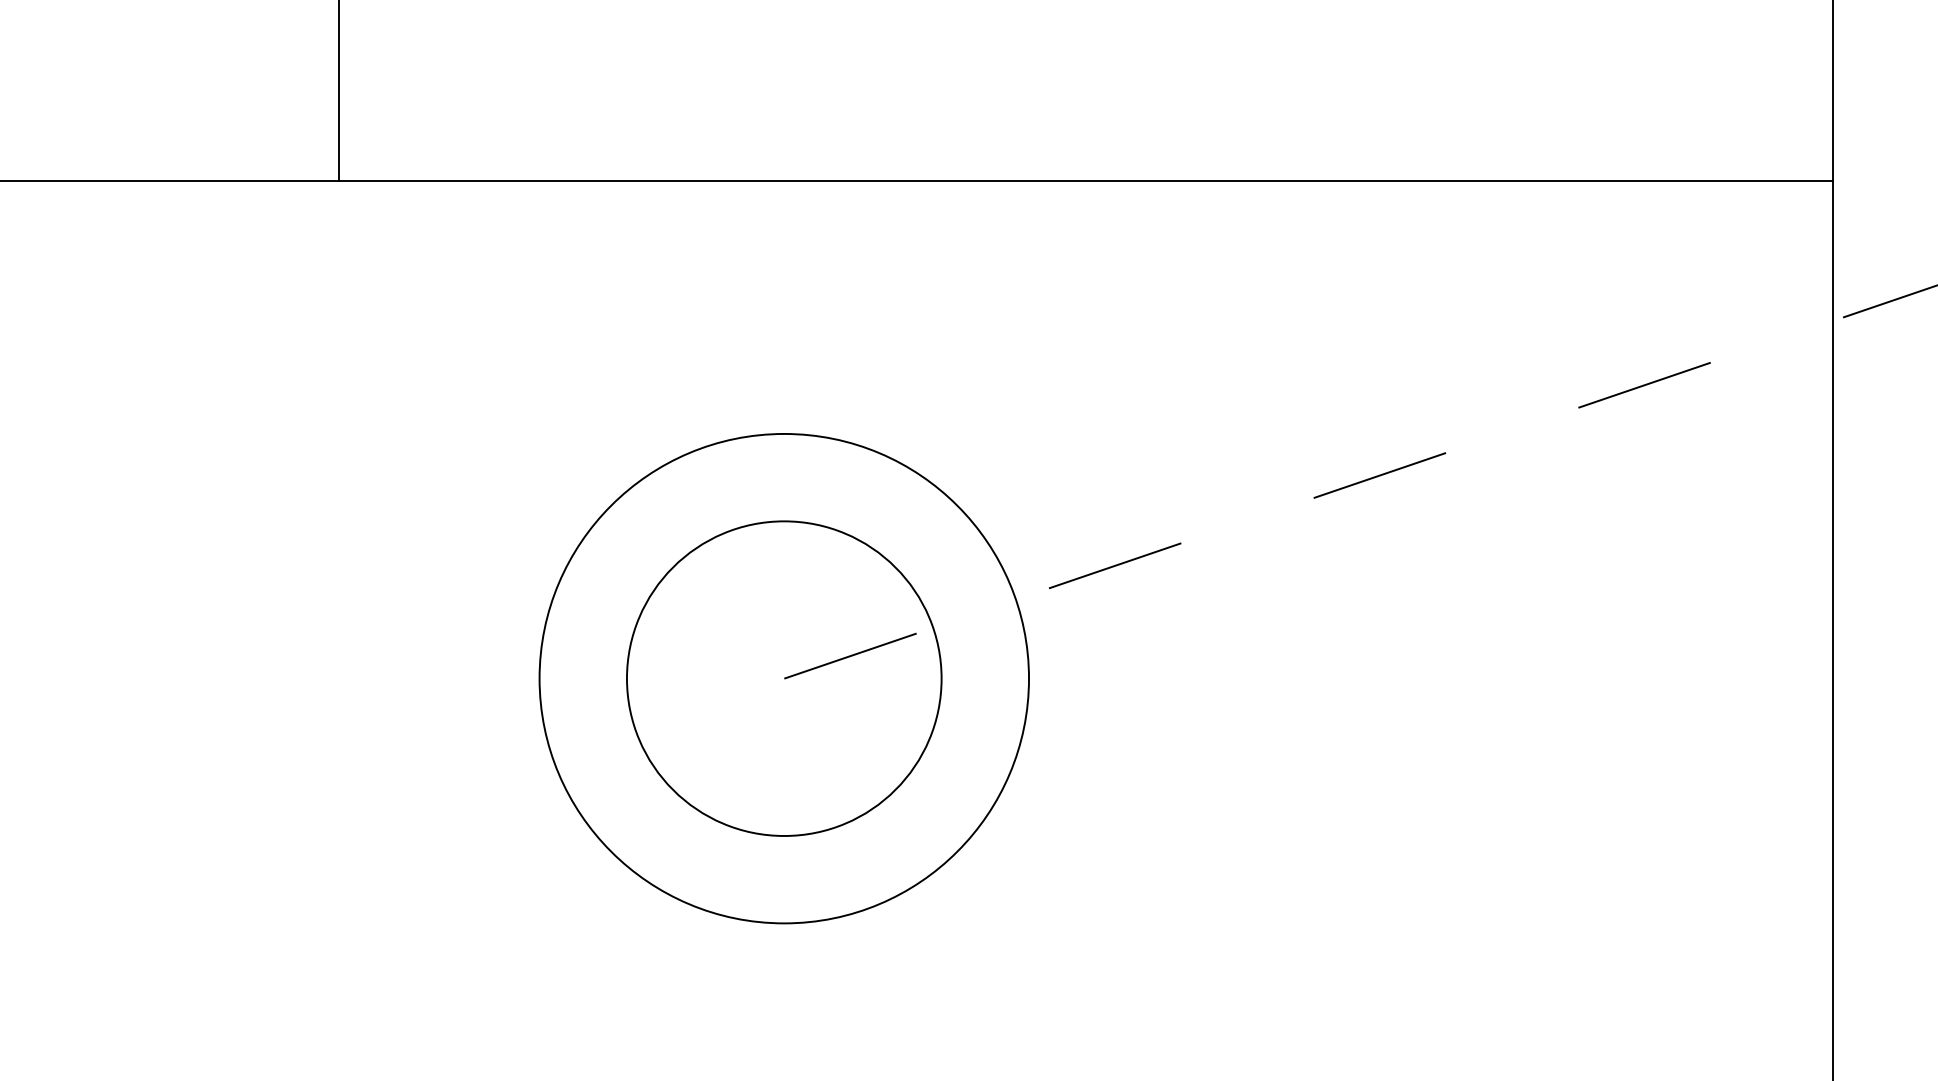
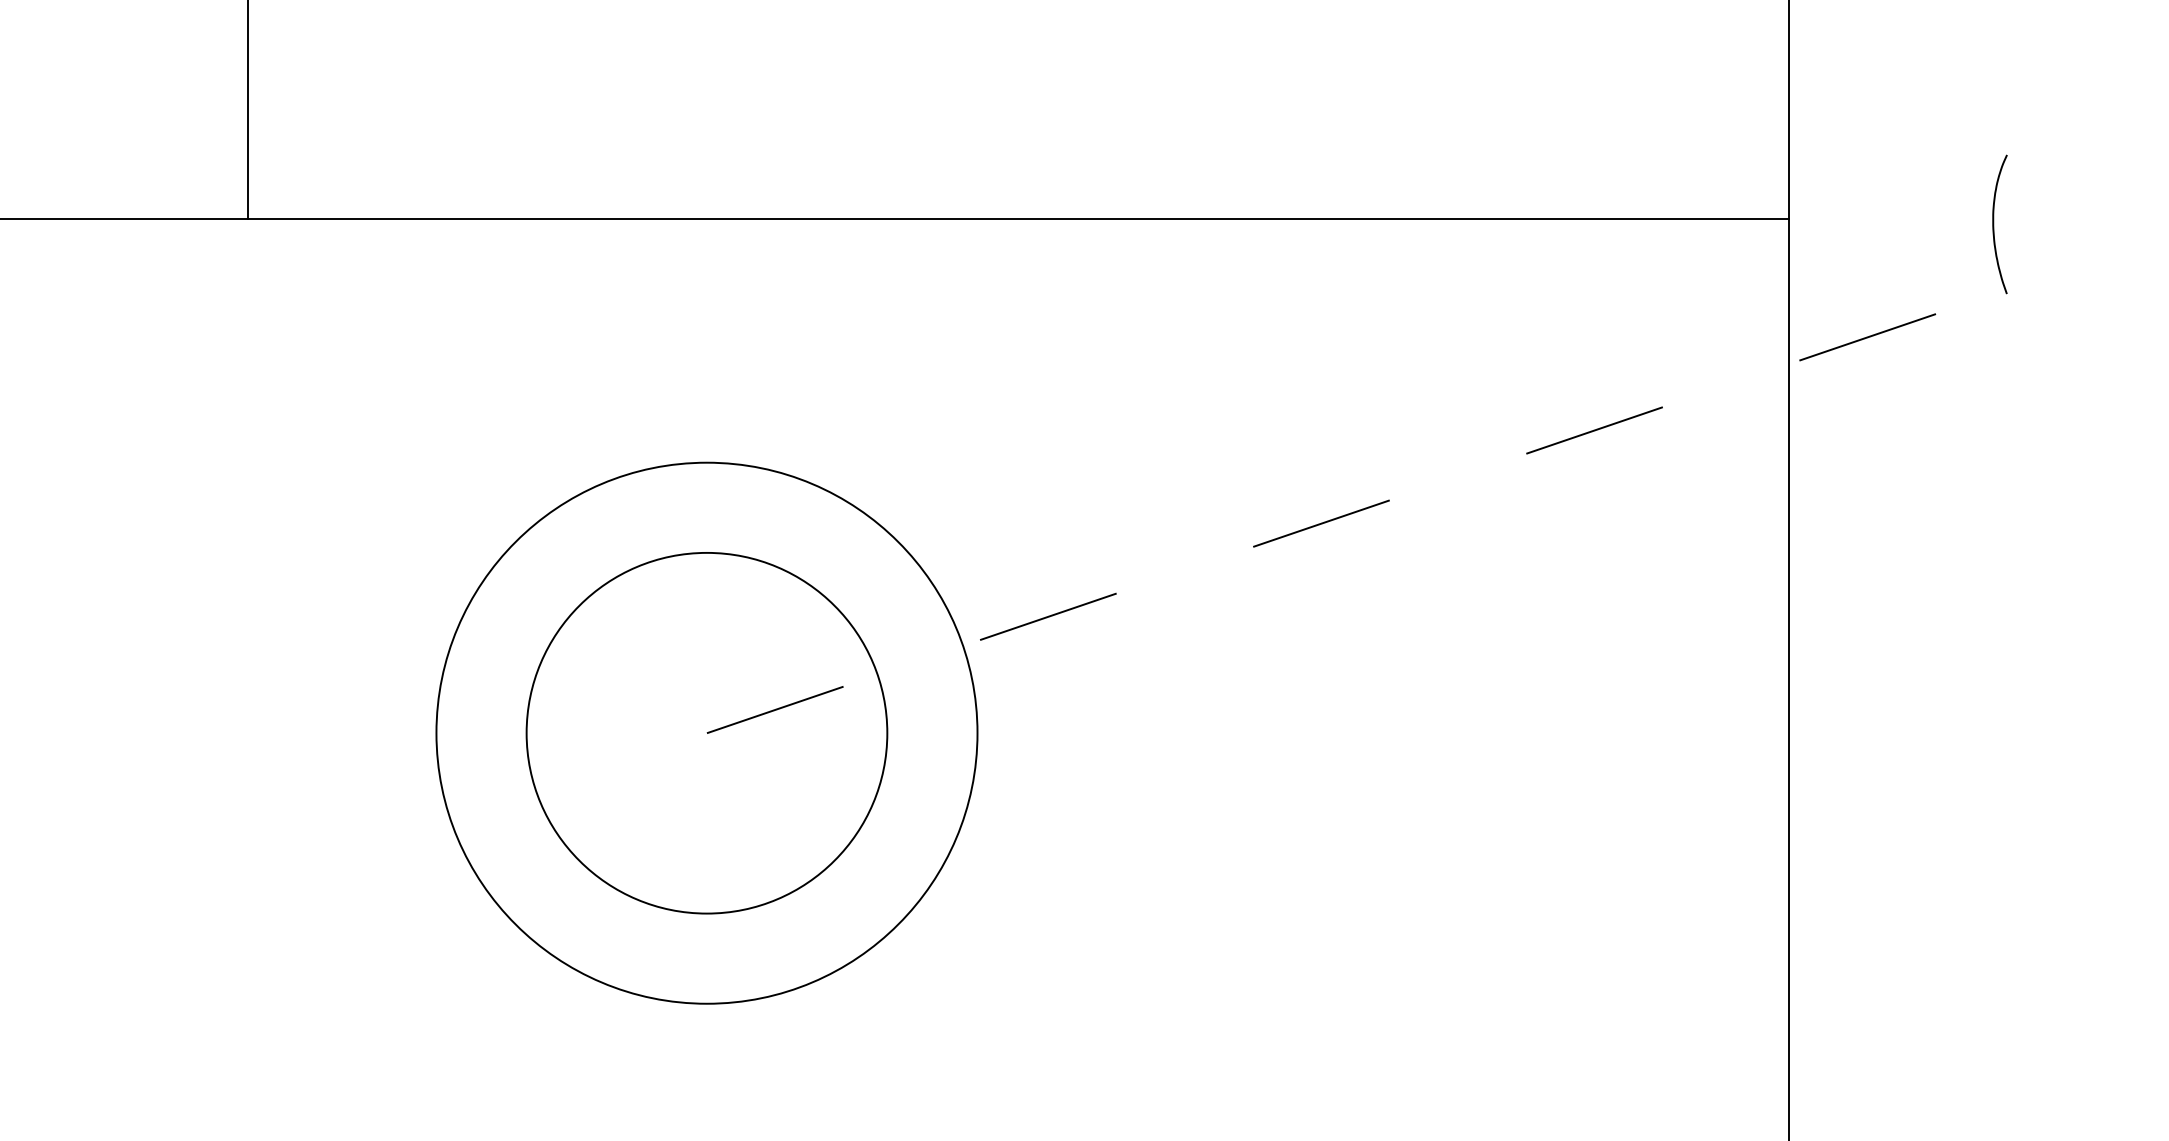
circle: (783, 677) -> (706, 732), size x0.71
circle: (783, 677) -> (706, 732), size x1.67

